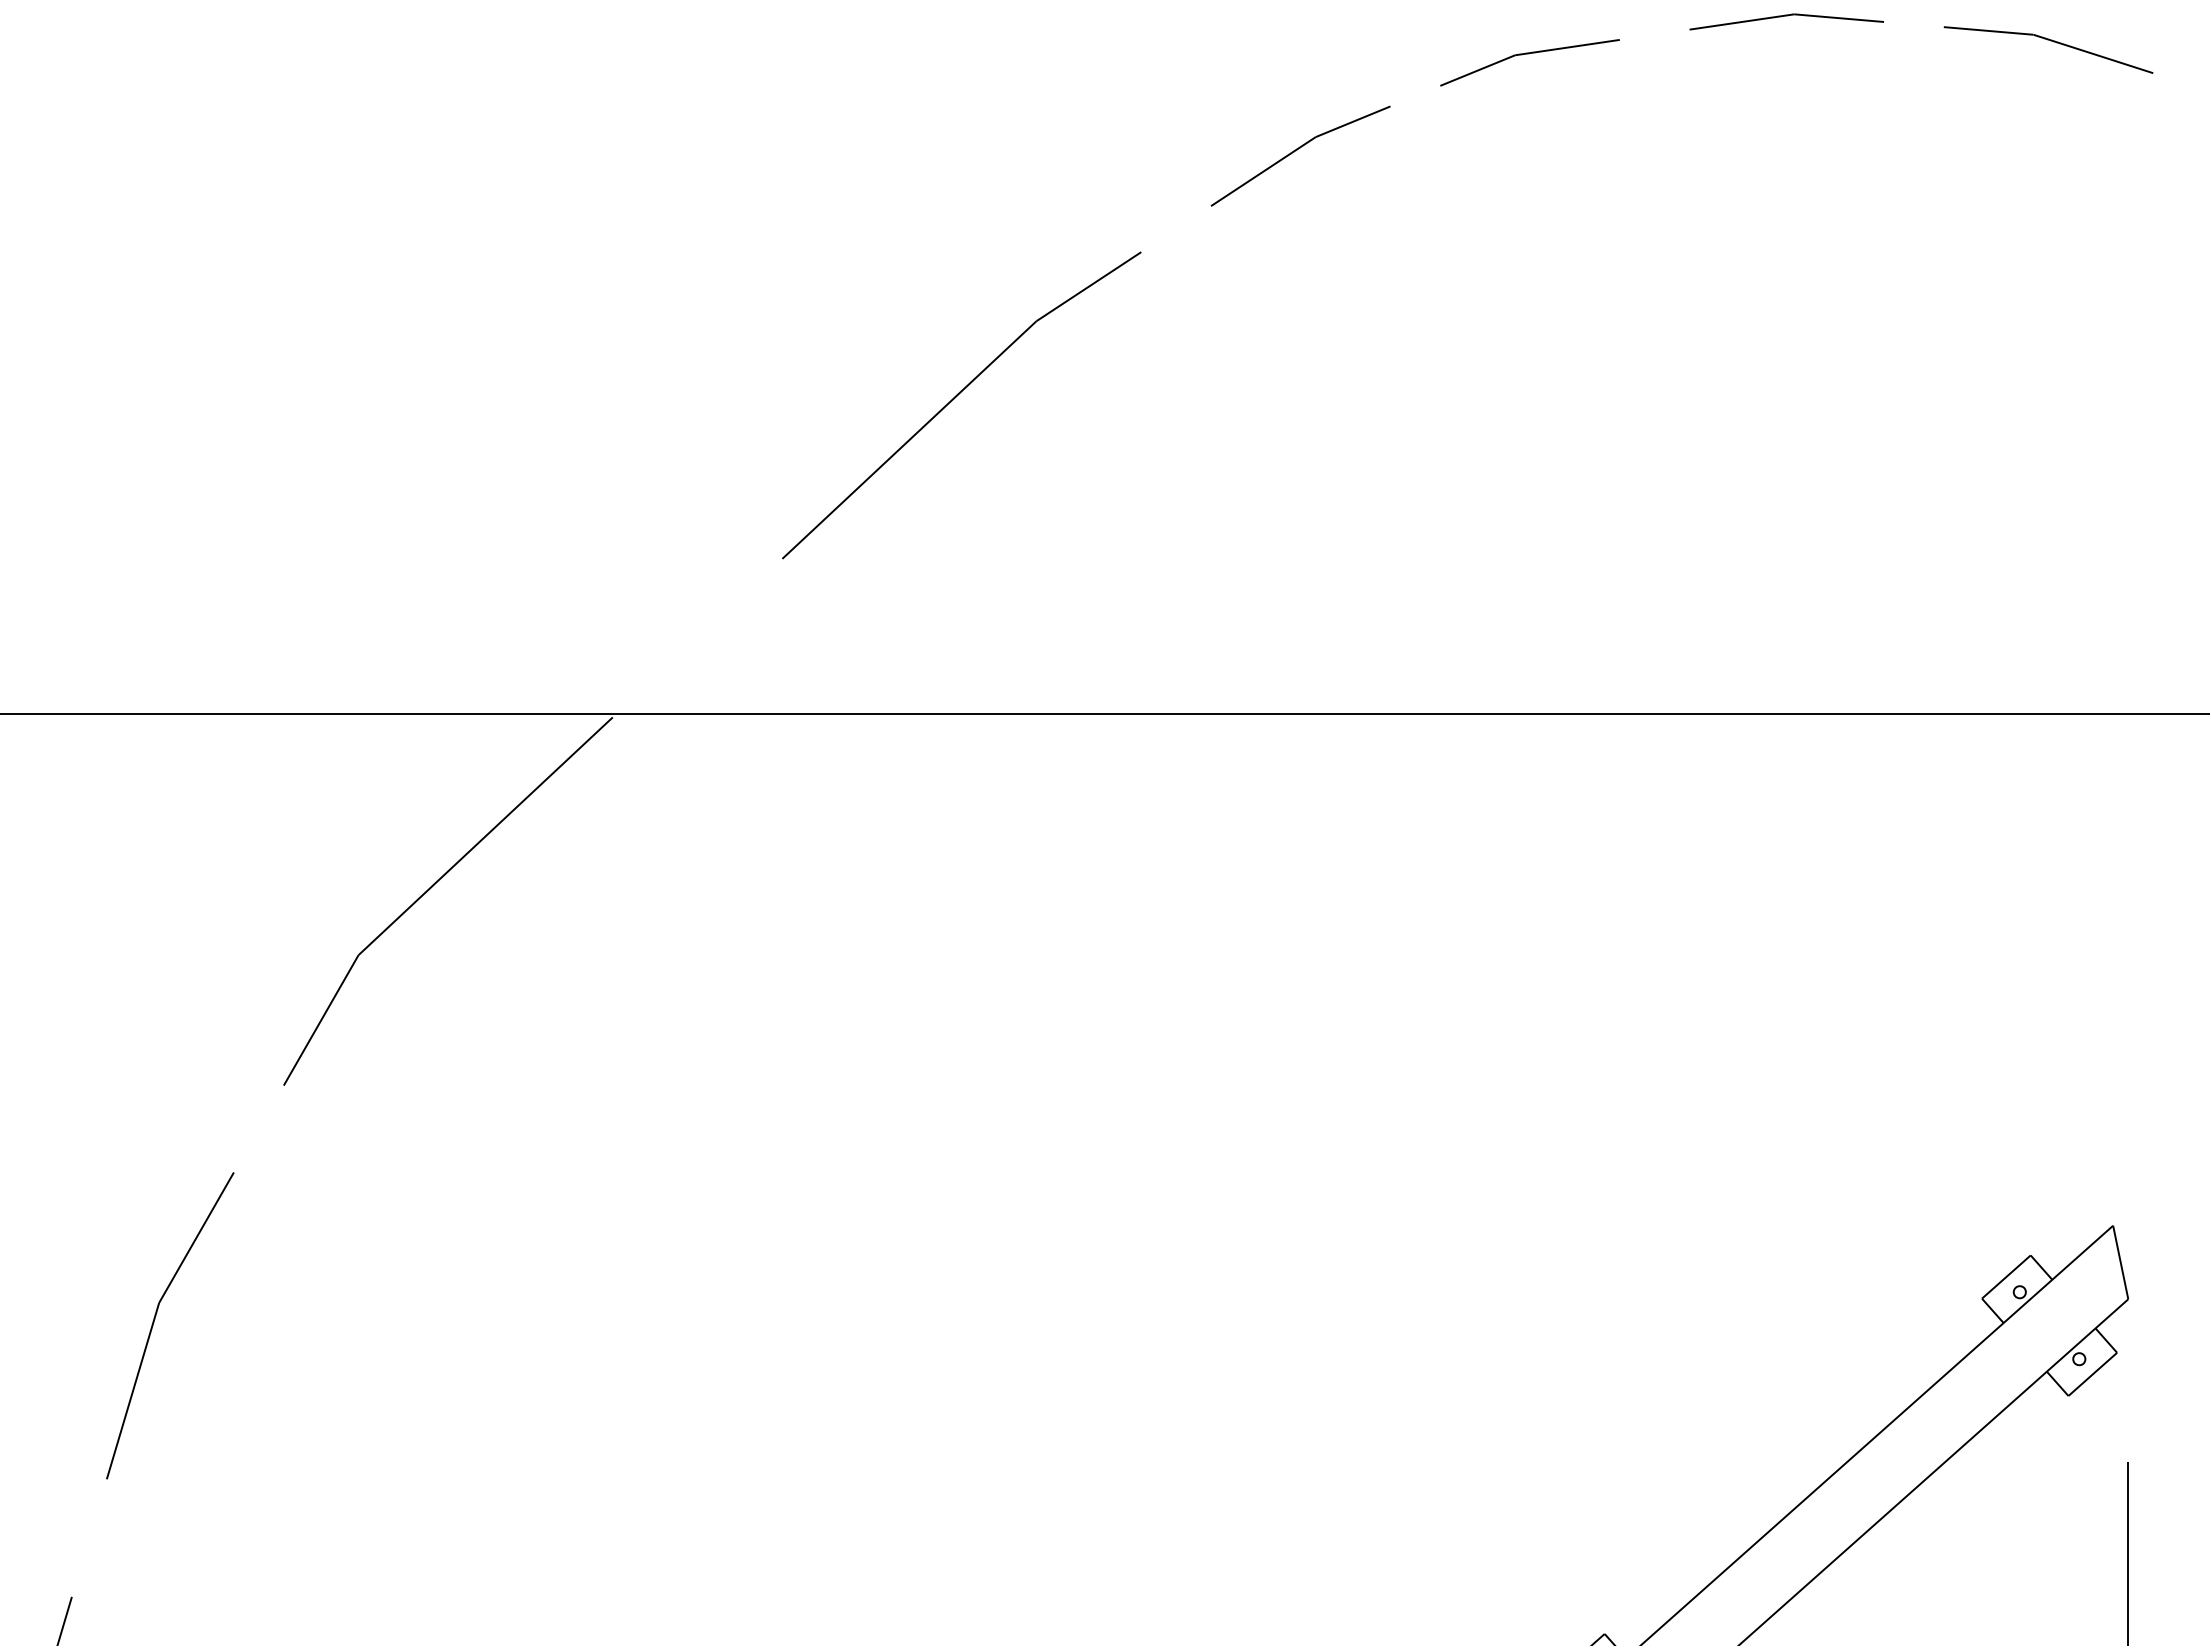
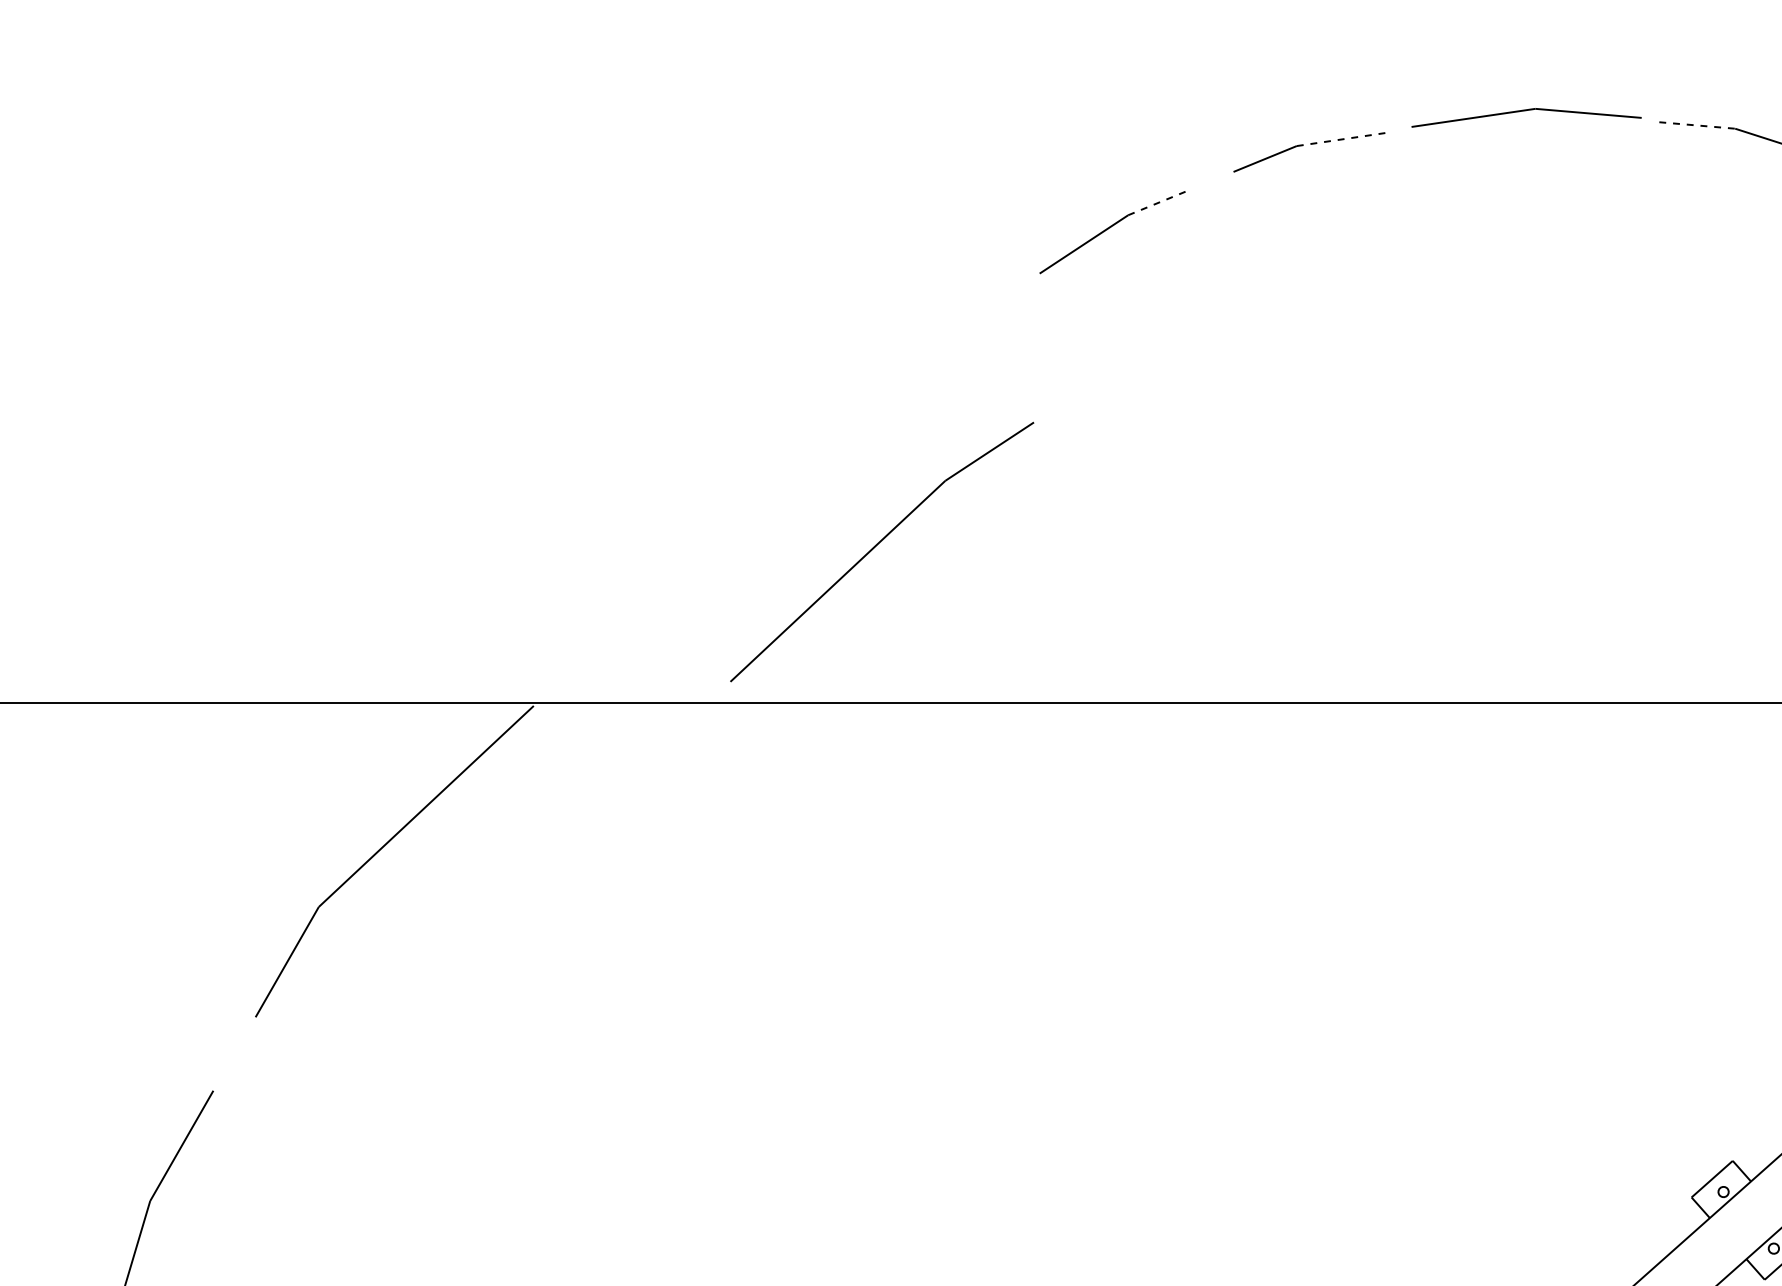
part: (1786, 21) -> (1526, 117), size x1.4
line: (1989, 31) -> (1697, 125), solid -> dashed
line: (1567, 47) -> (1341, 139), solid -> dashed
line: (1353, 121) -> (1160, 202), solid -> dashed
part: (955, 398) -> (876, 546), moved

